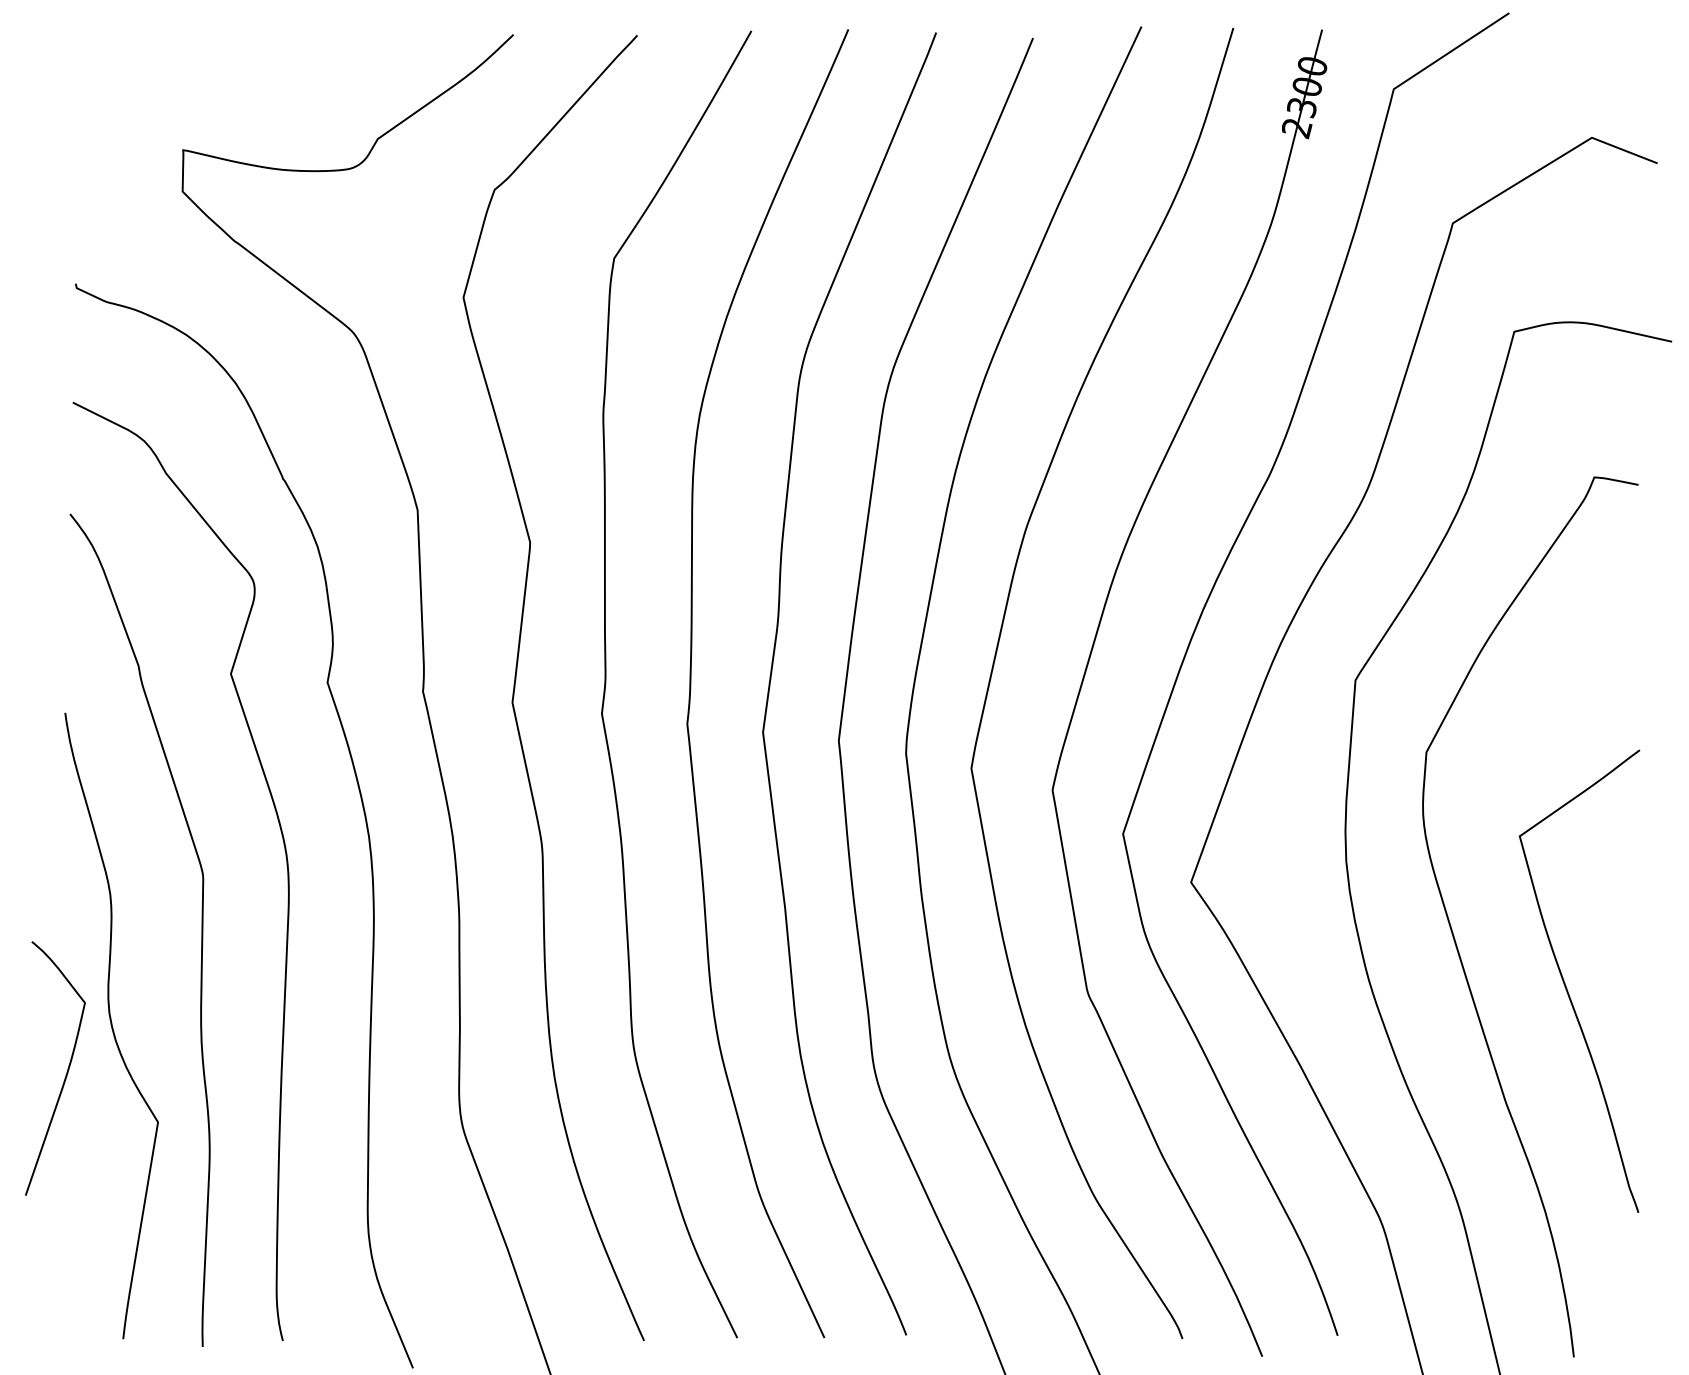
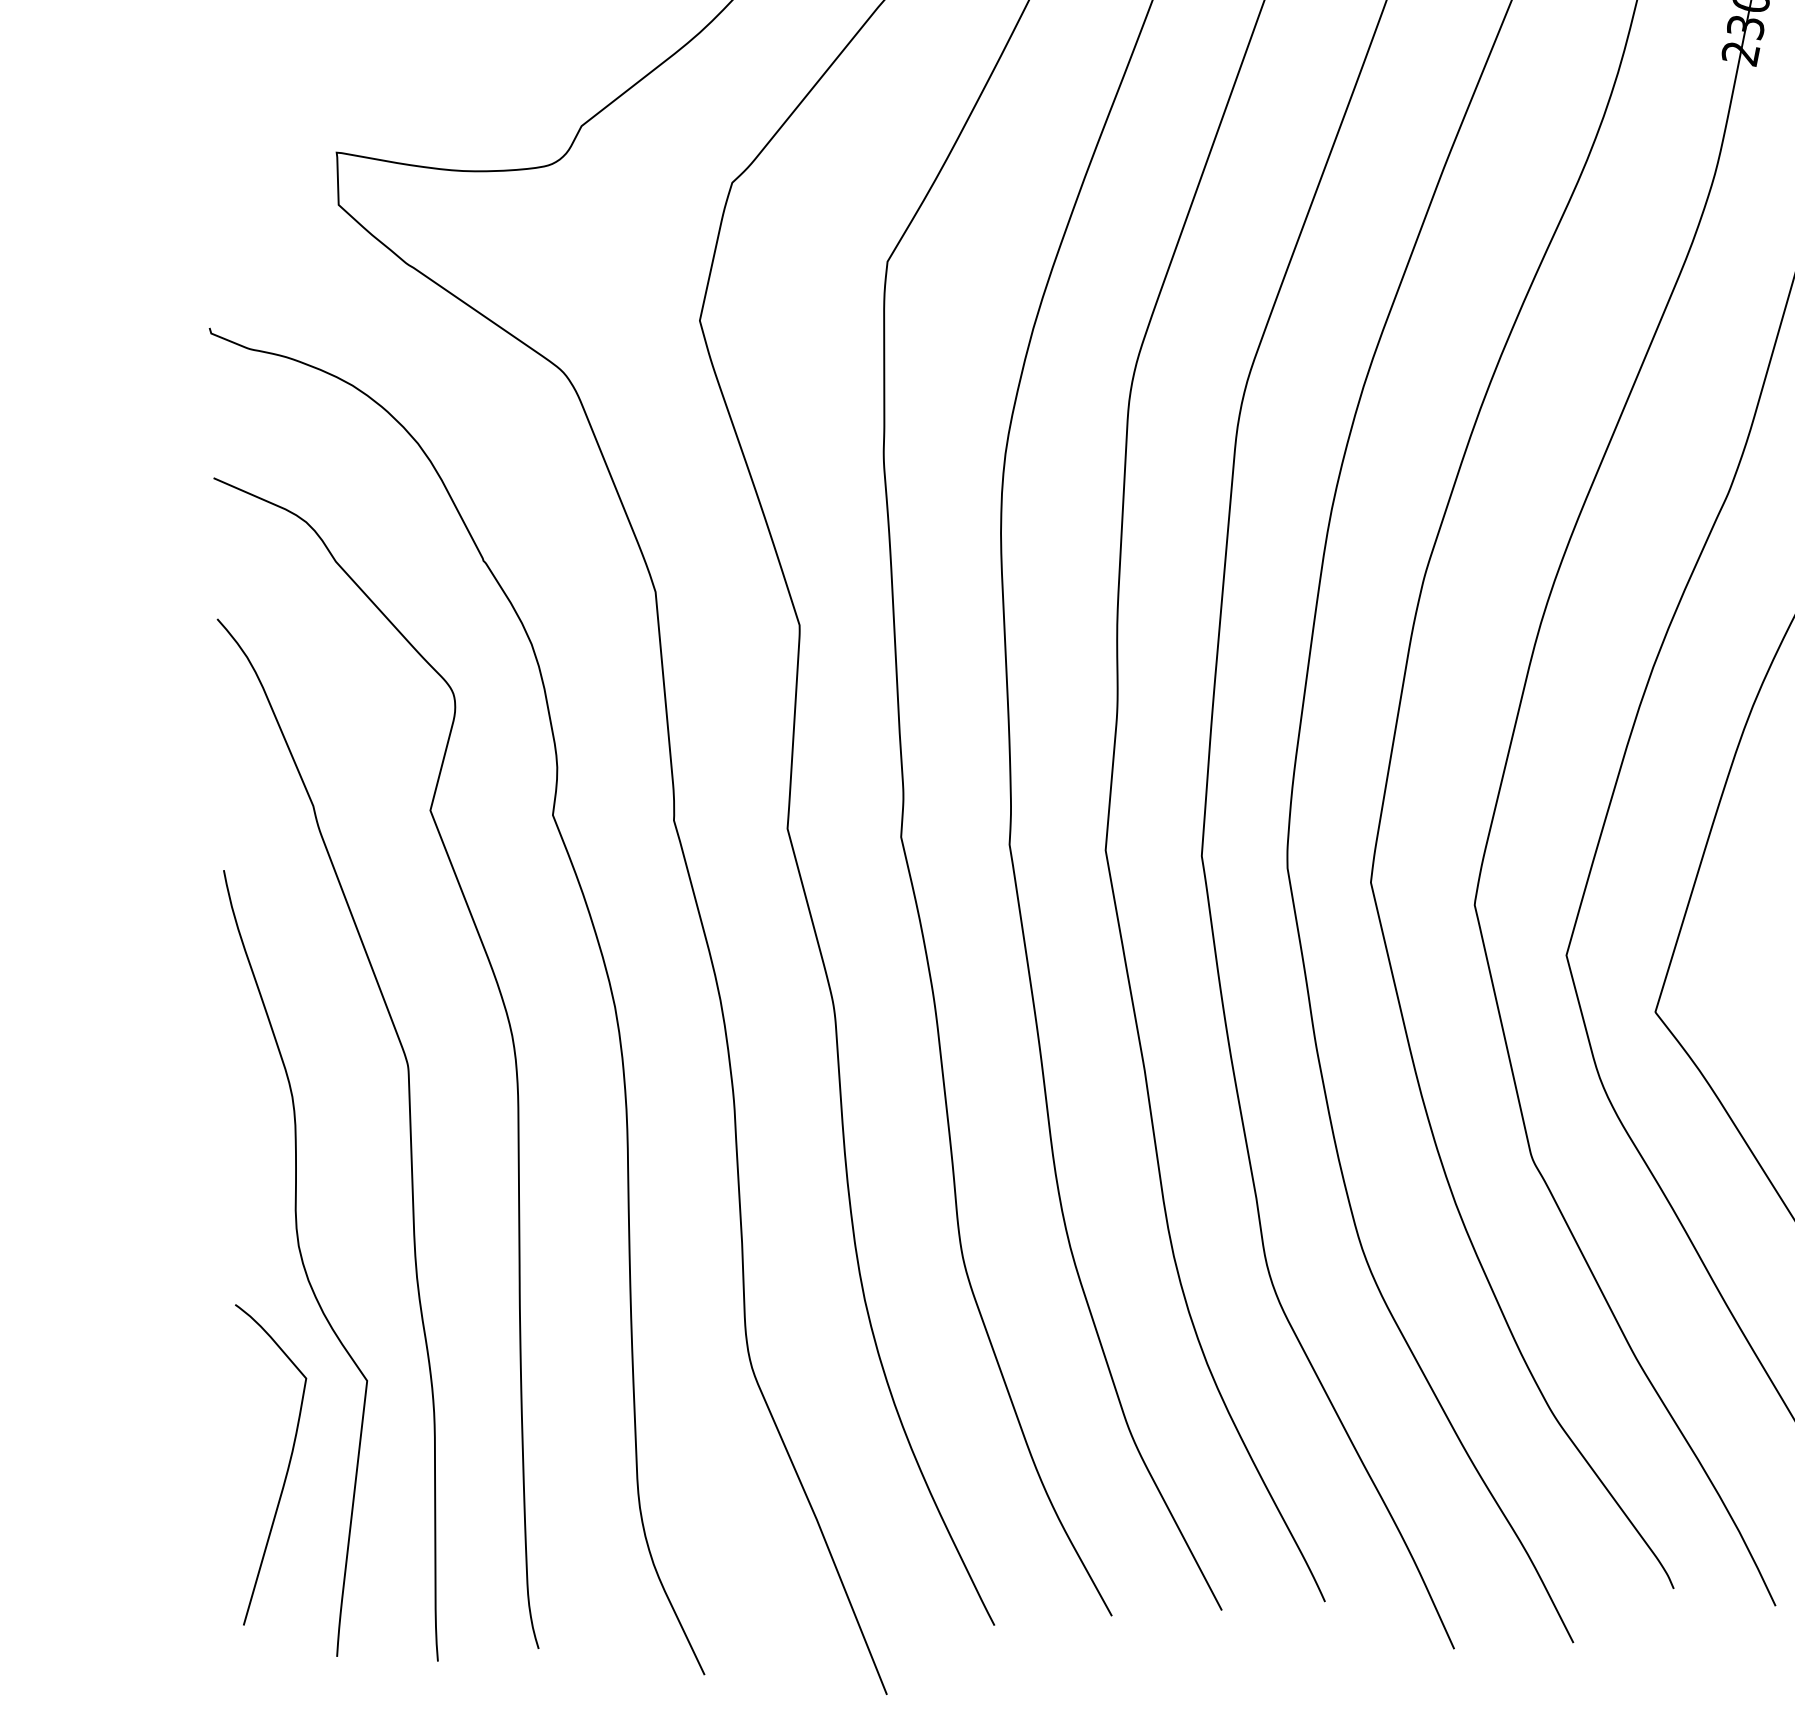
curve: (66, 1071) -> (287, 1466), moved

